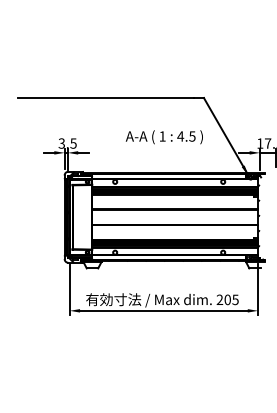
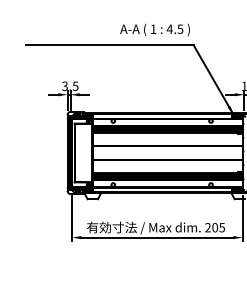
text: (163, 137) -> (154, 30), moved

